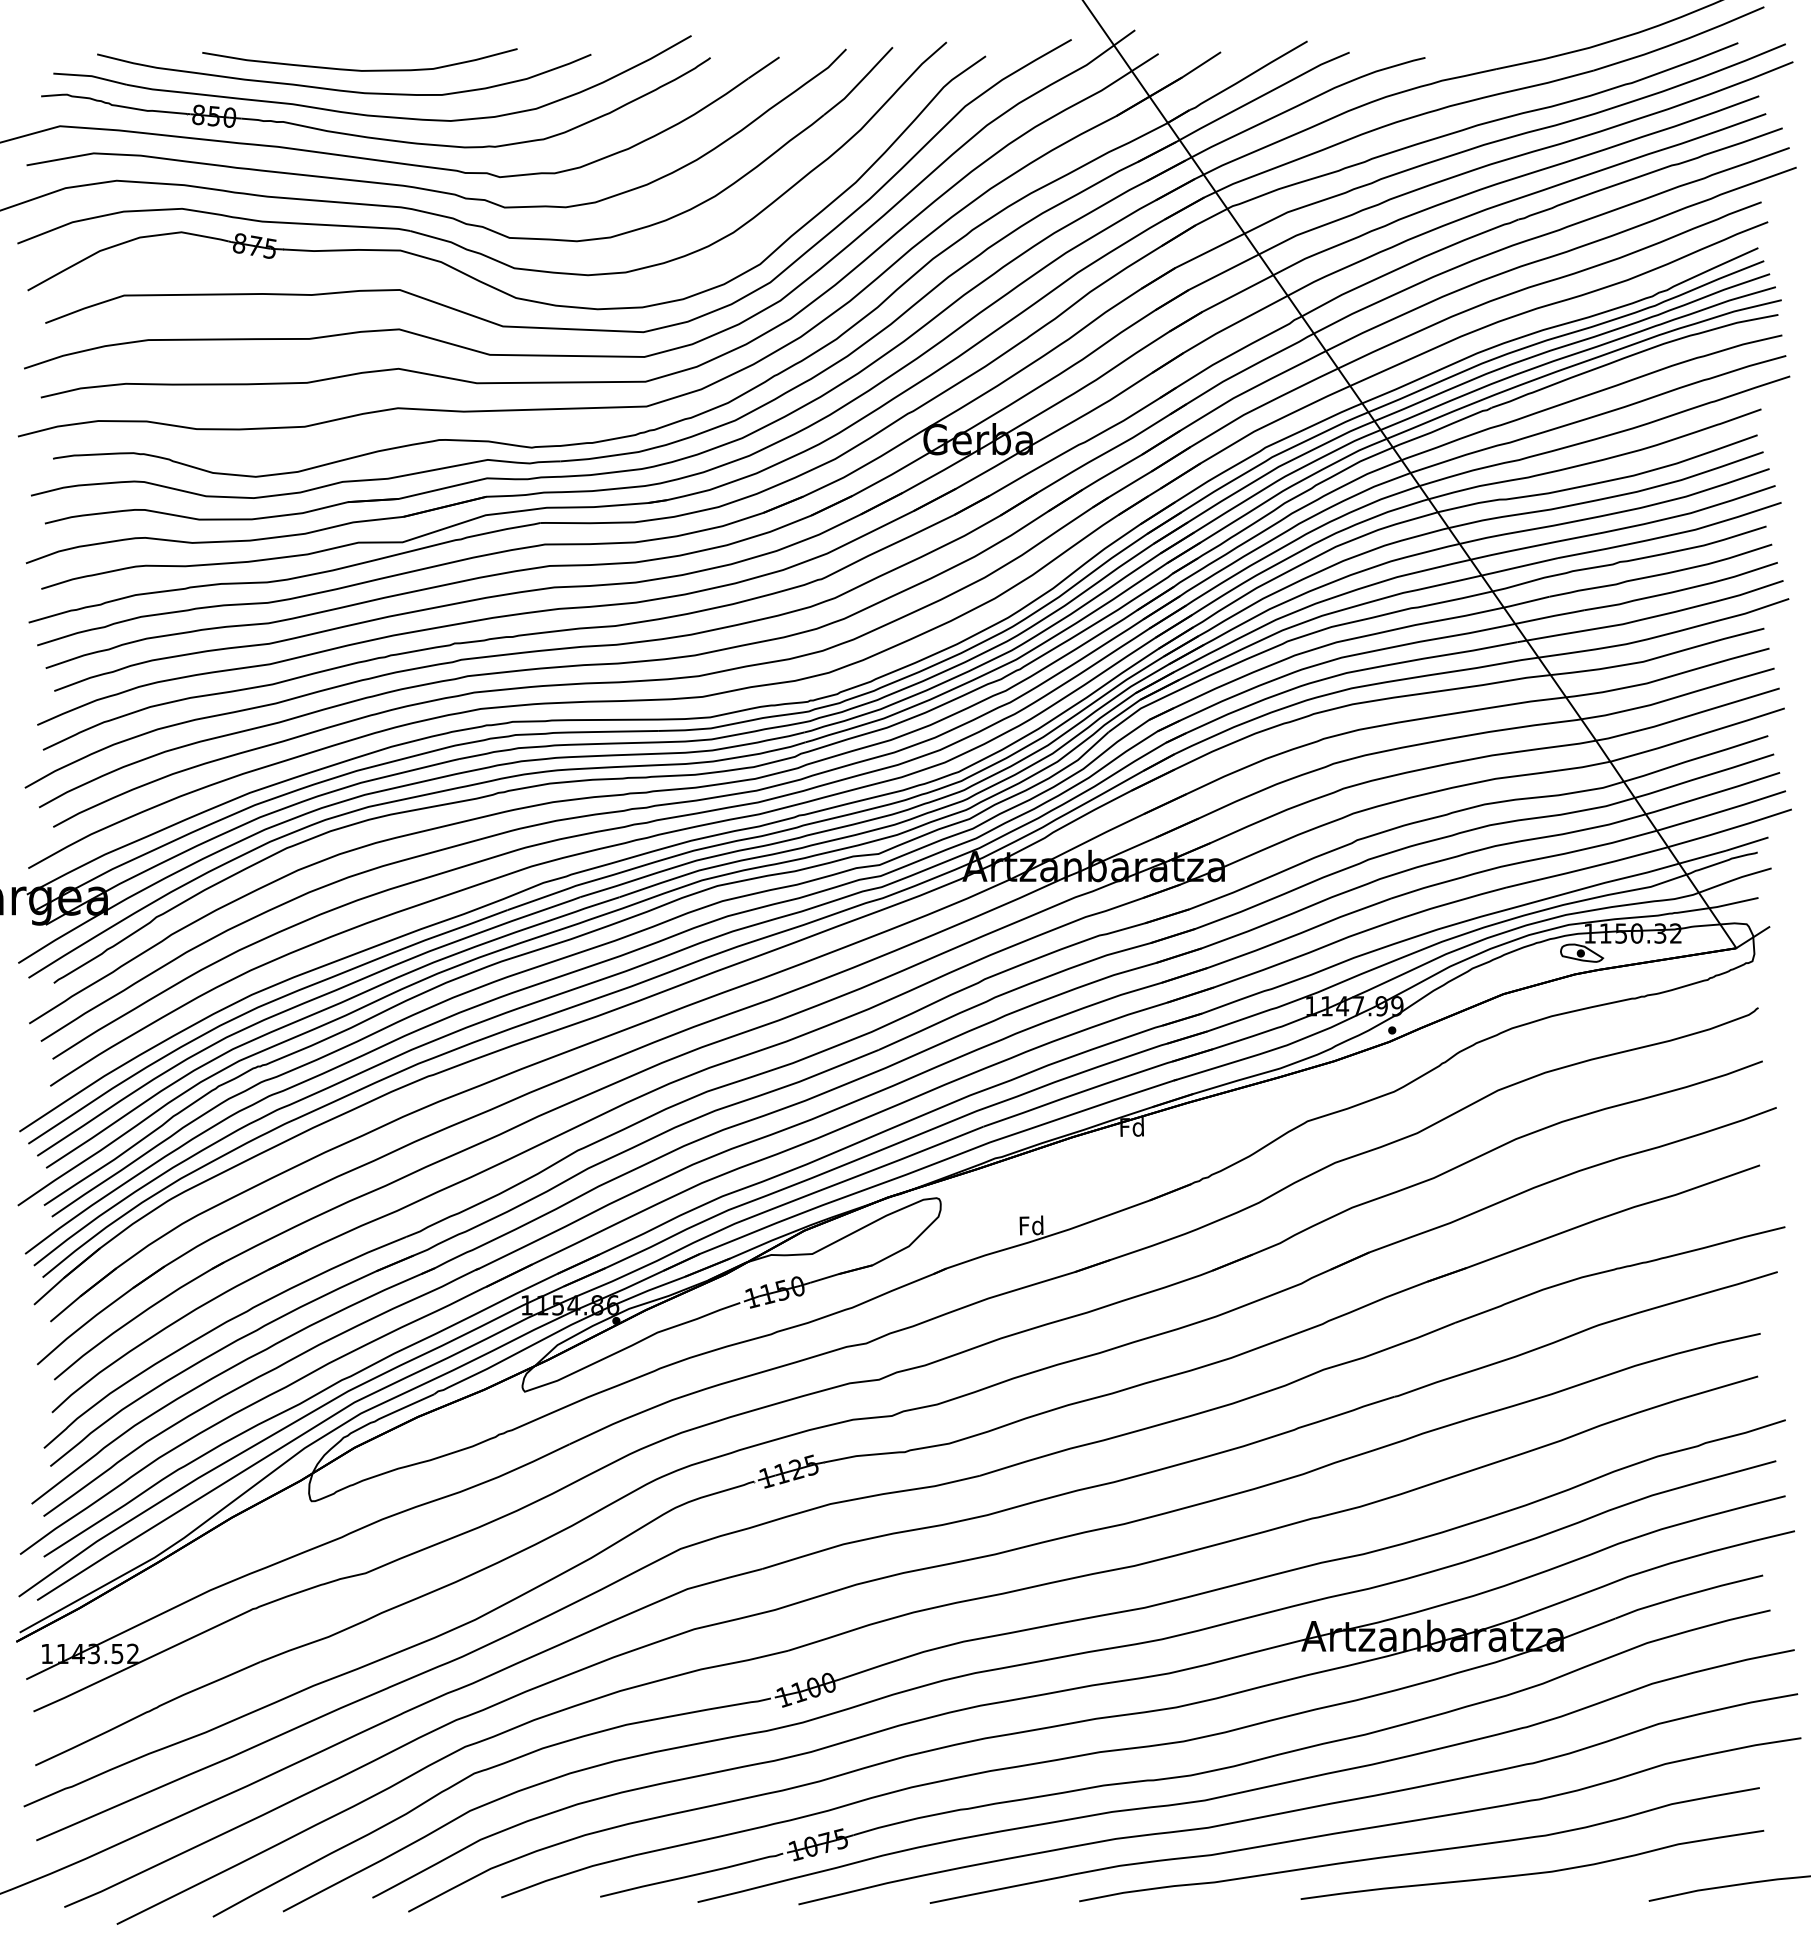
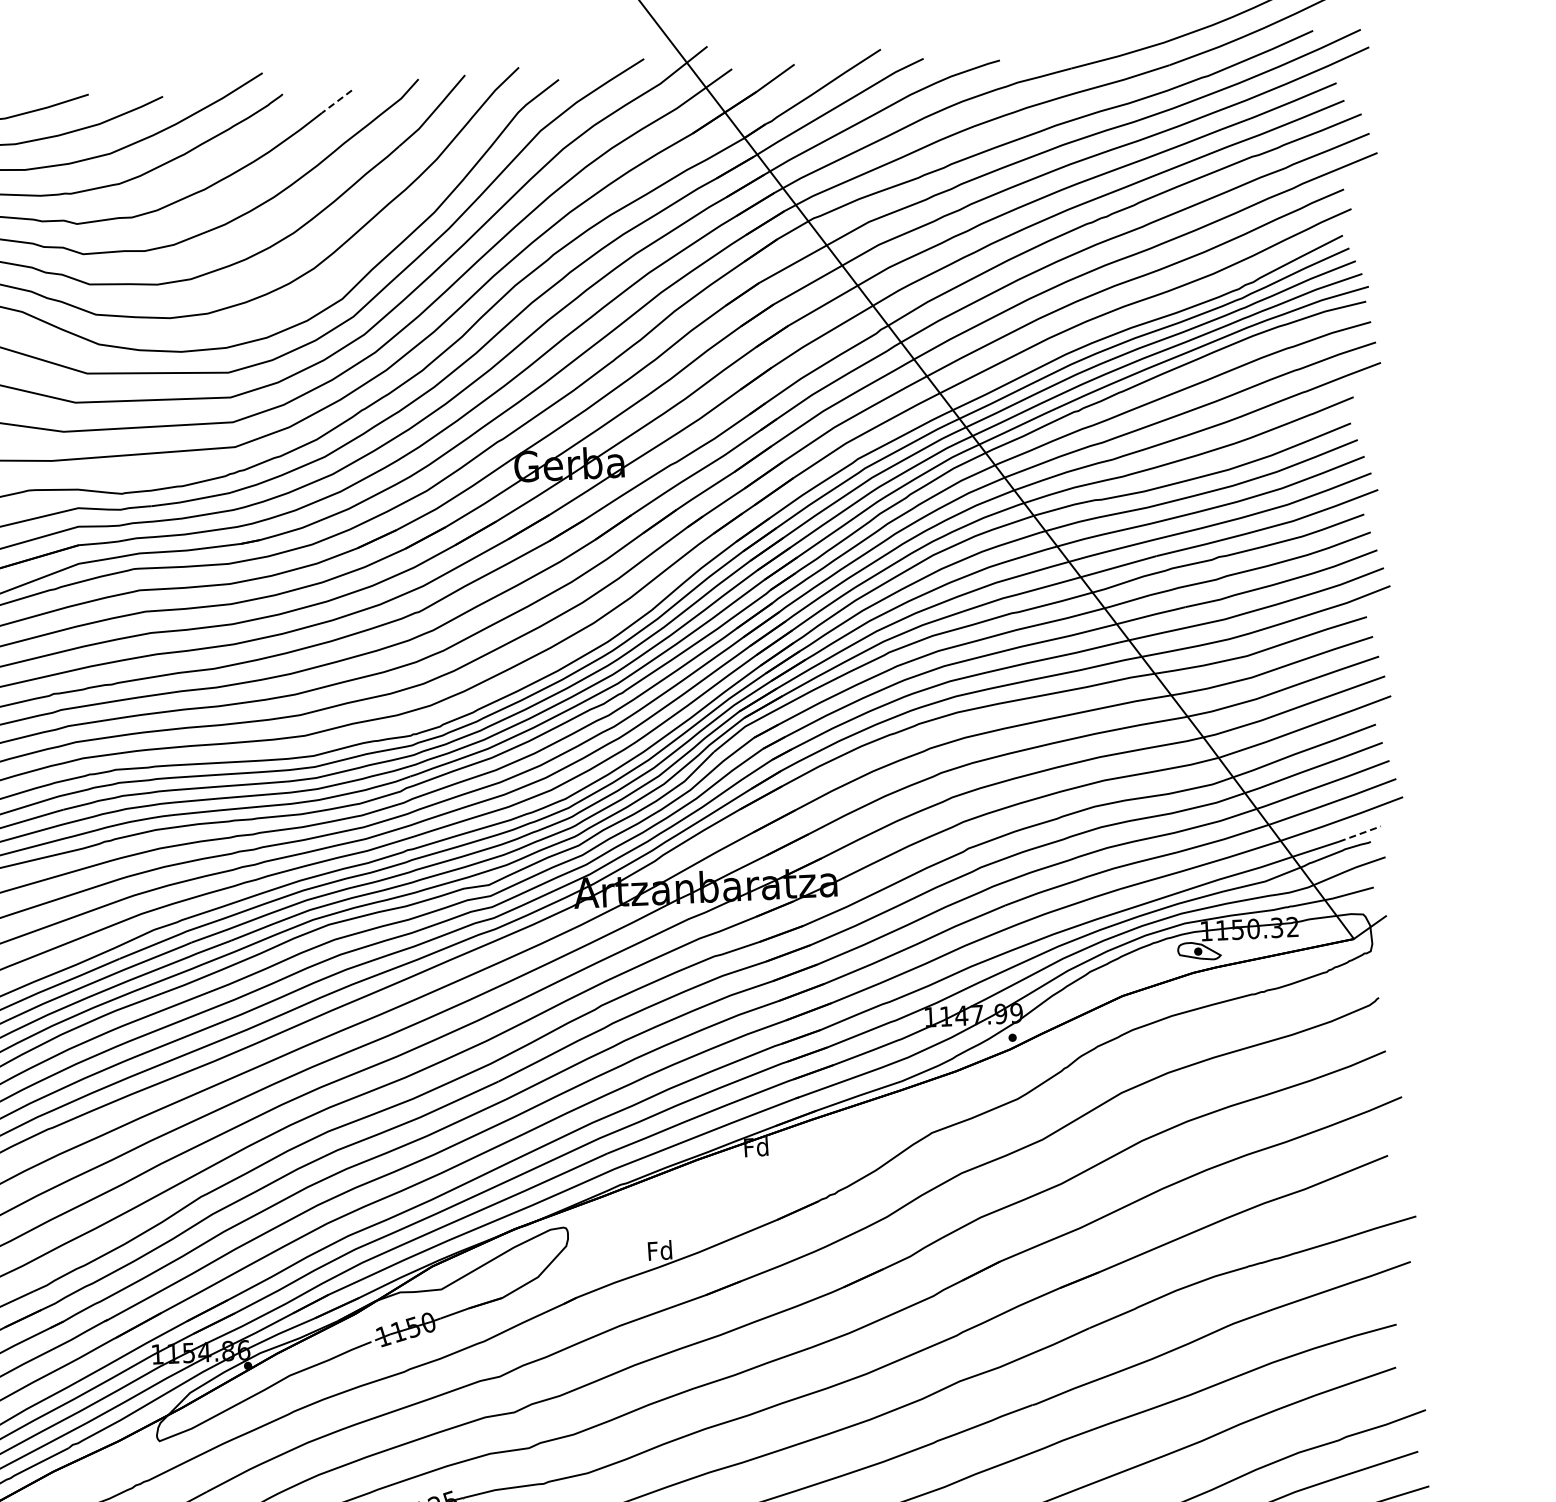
line: (763, 67) -> (336, 101), solid -> dashed
line: (1747, 843) -> (1360, 833), solid -> dashed

